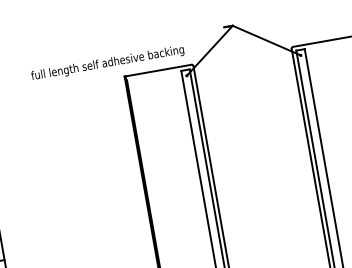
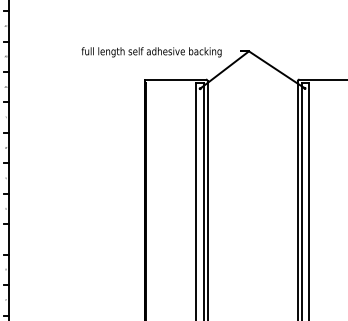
text: (107, 63) -> (151, 52), moved

